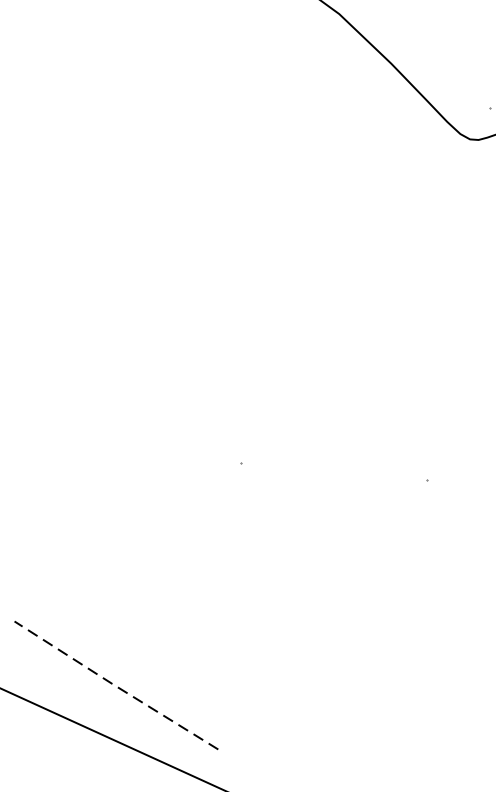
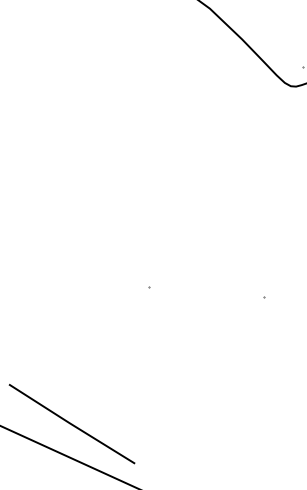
line: (115, 686) -> (71, 424), dashed -> solid

